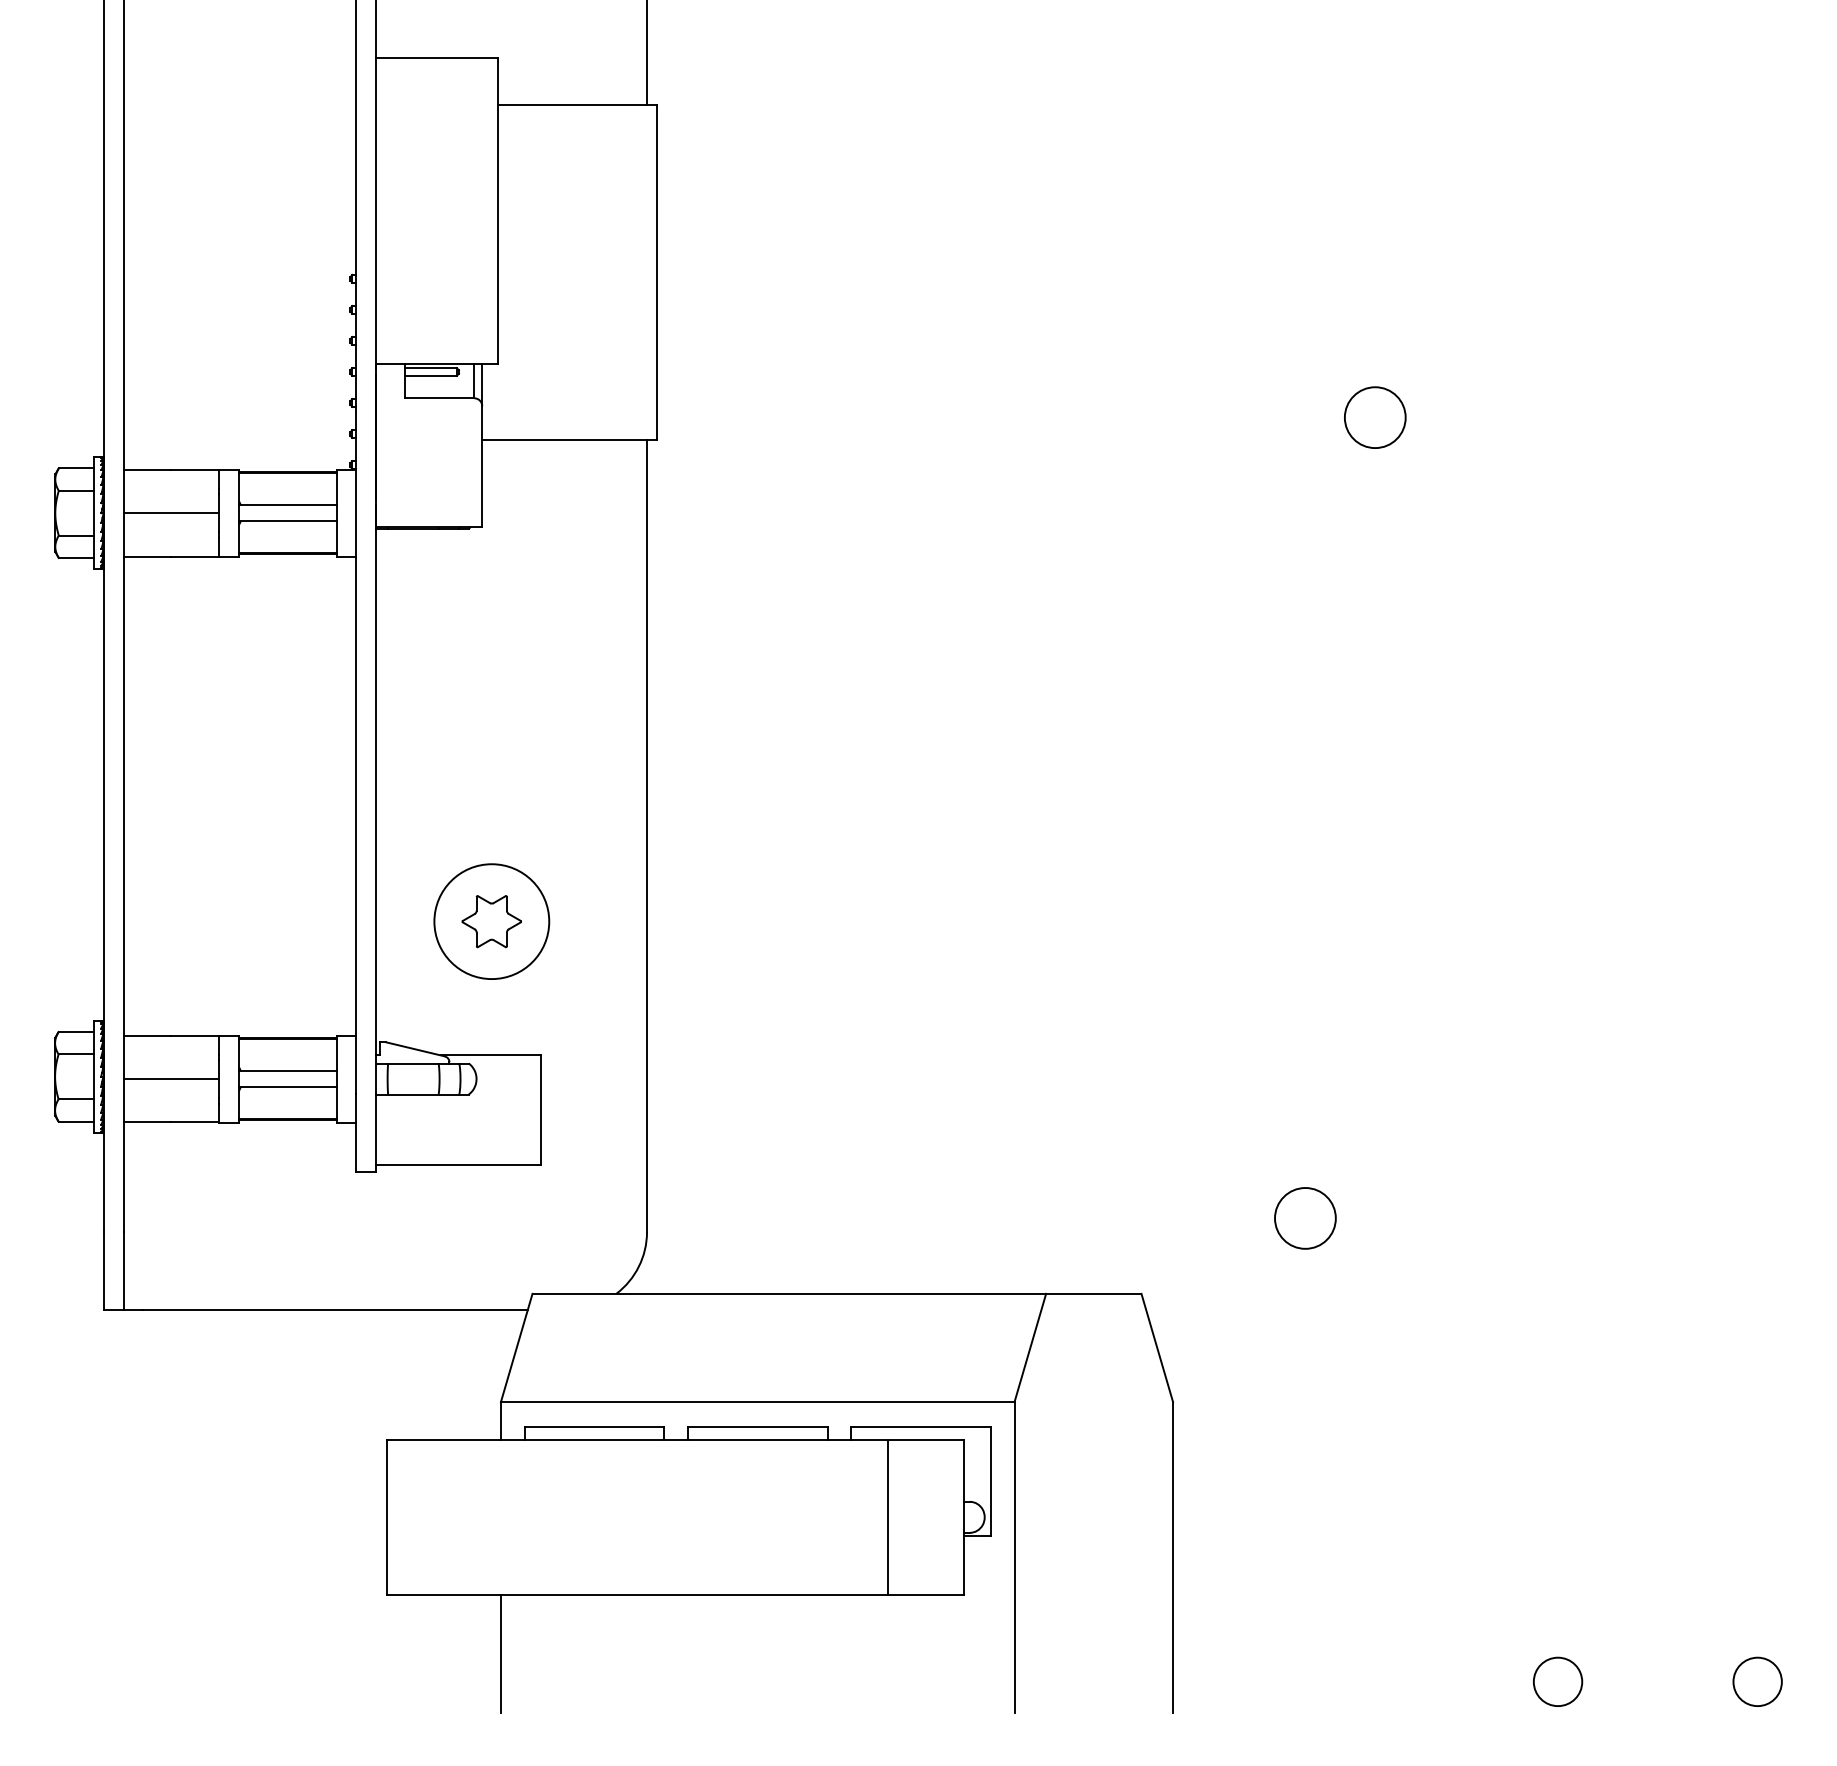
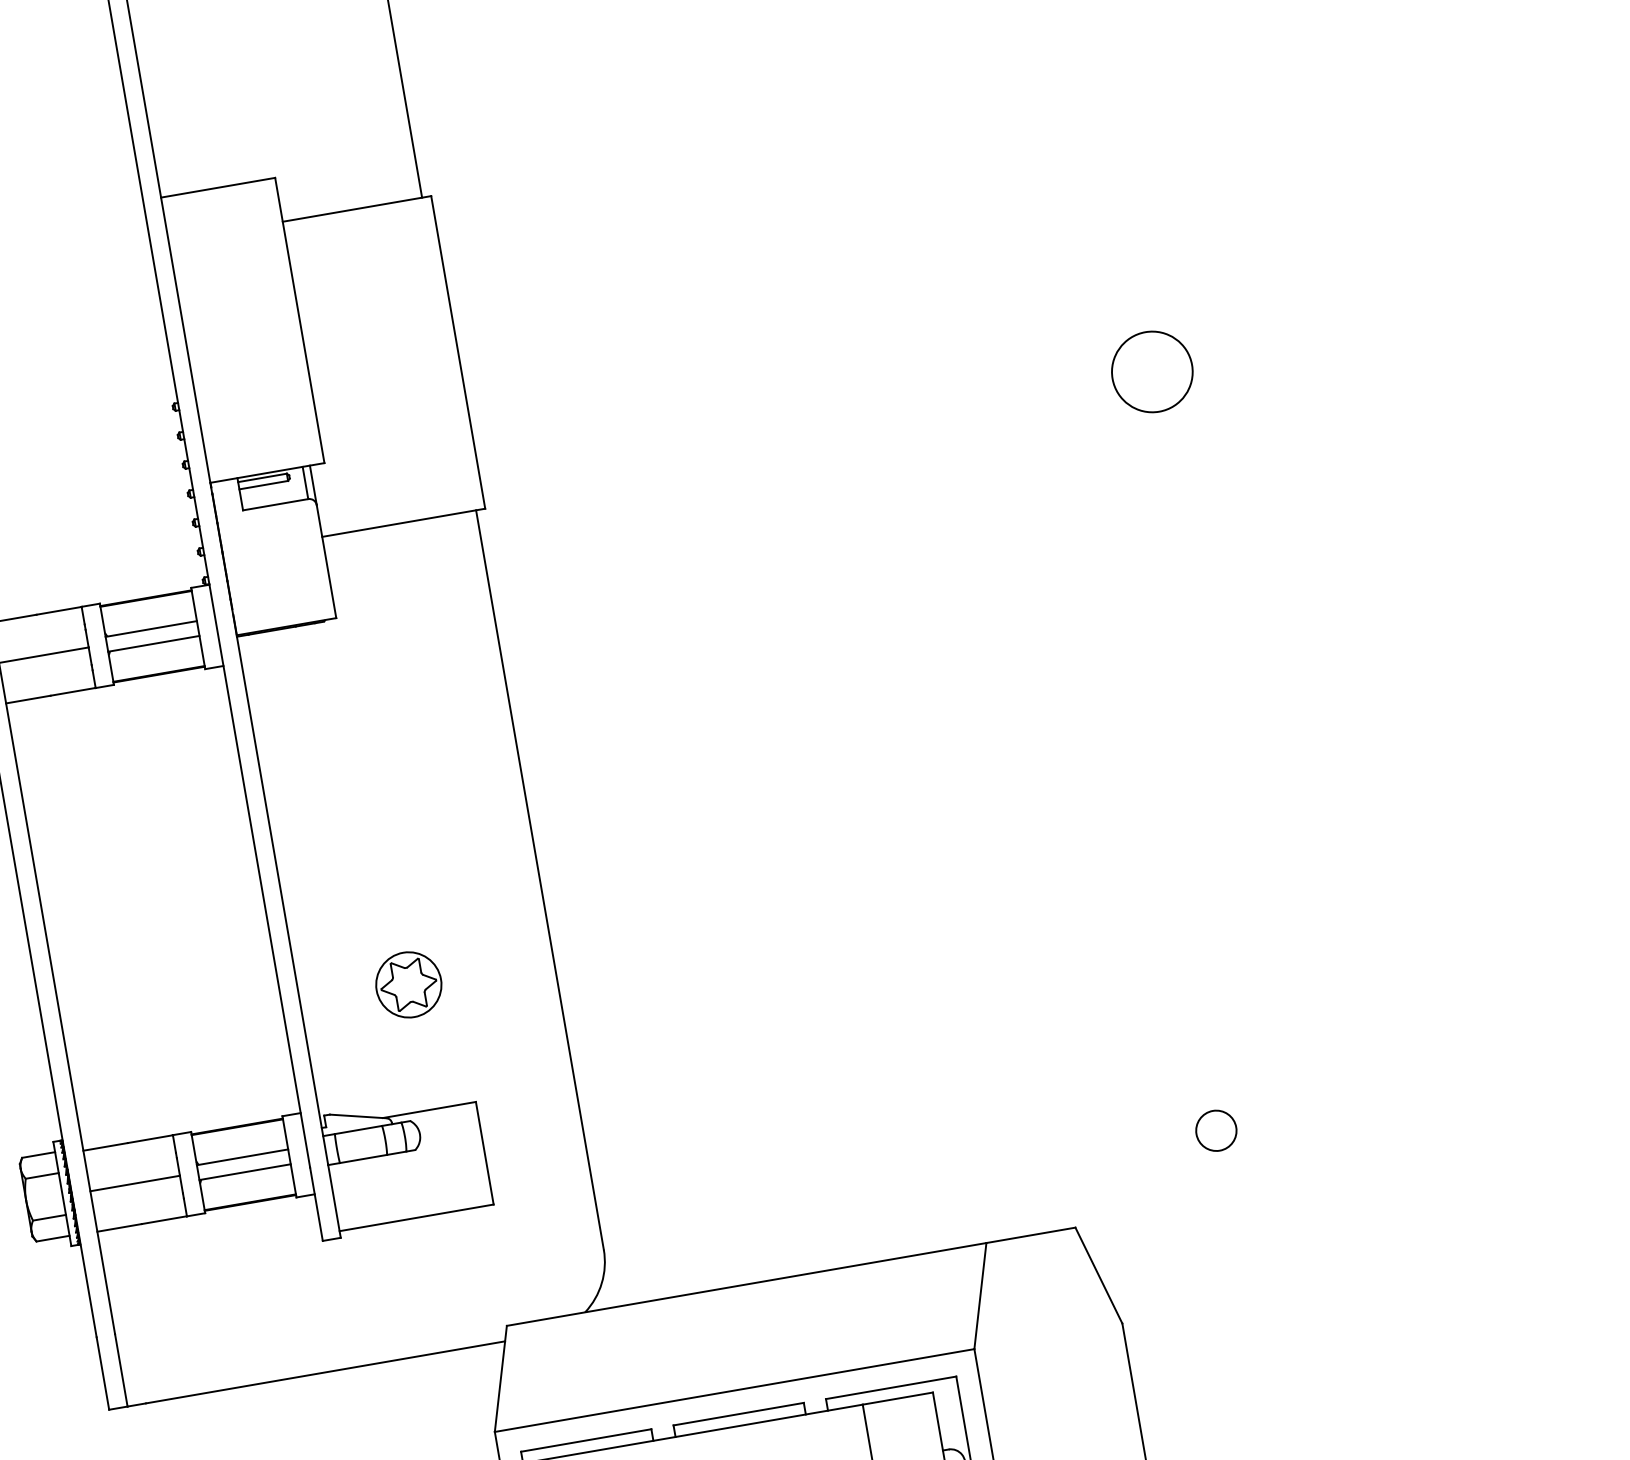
circle: (1375, 417) -> (1152, 371), size x1.4
circle: (491, 921) -> (408, 984), size x0.6
circle: (1305, 1218) -> (1216, 1130), size x0.7

